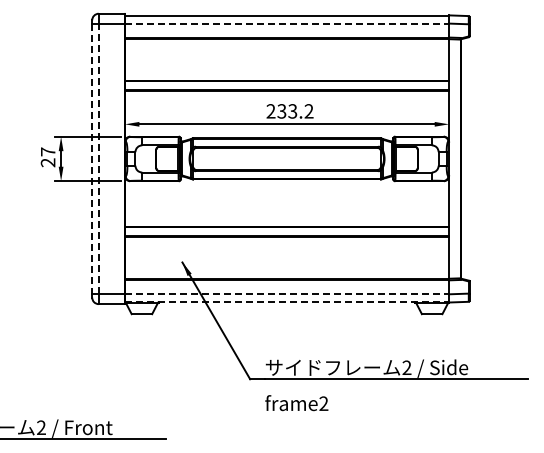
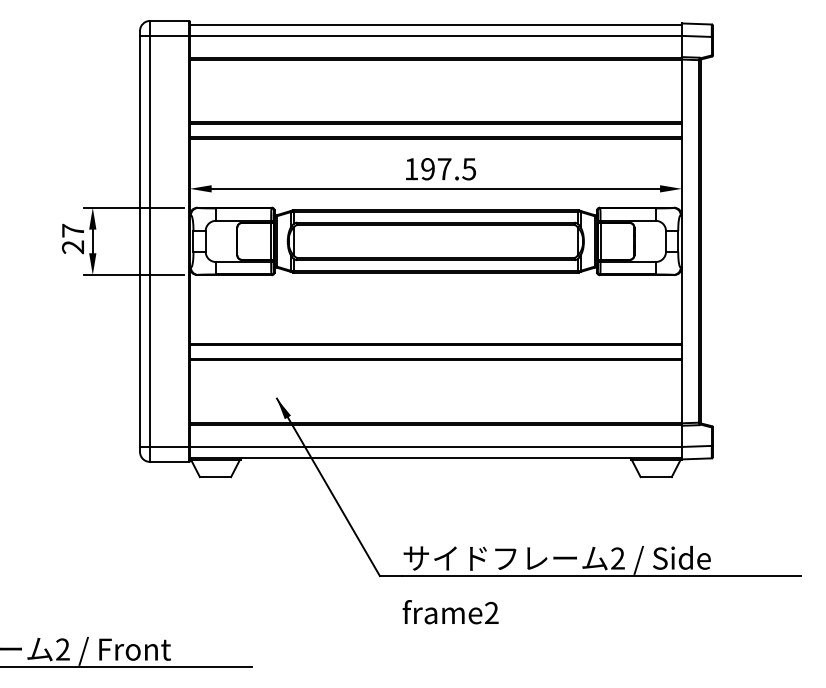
line: (287, 23) -> (436, 35), dashed -> solid
text: (289, 111) -> (439, 169), 233.2 -> 197.5
line: (98, 158) -> (149, 240), dashed -> solid
line: (92, 159) -> (140, 242), dashed -> solid
line: (287, 294) -> (436, 447), dashed -> solid
line: (287, 301) -> (436, 457), dashed -> solid

